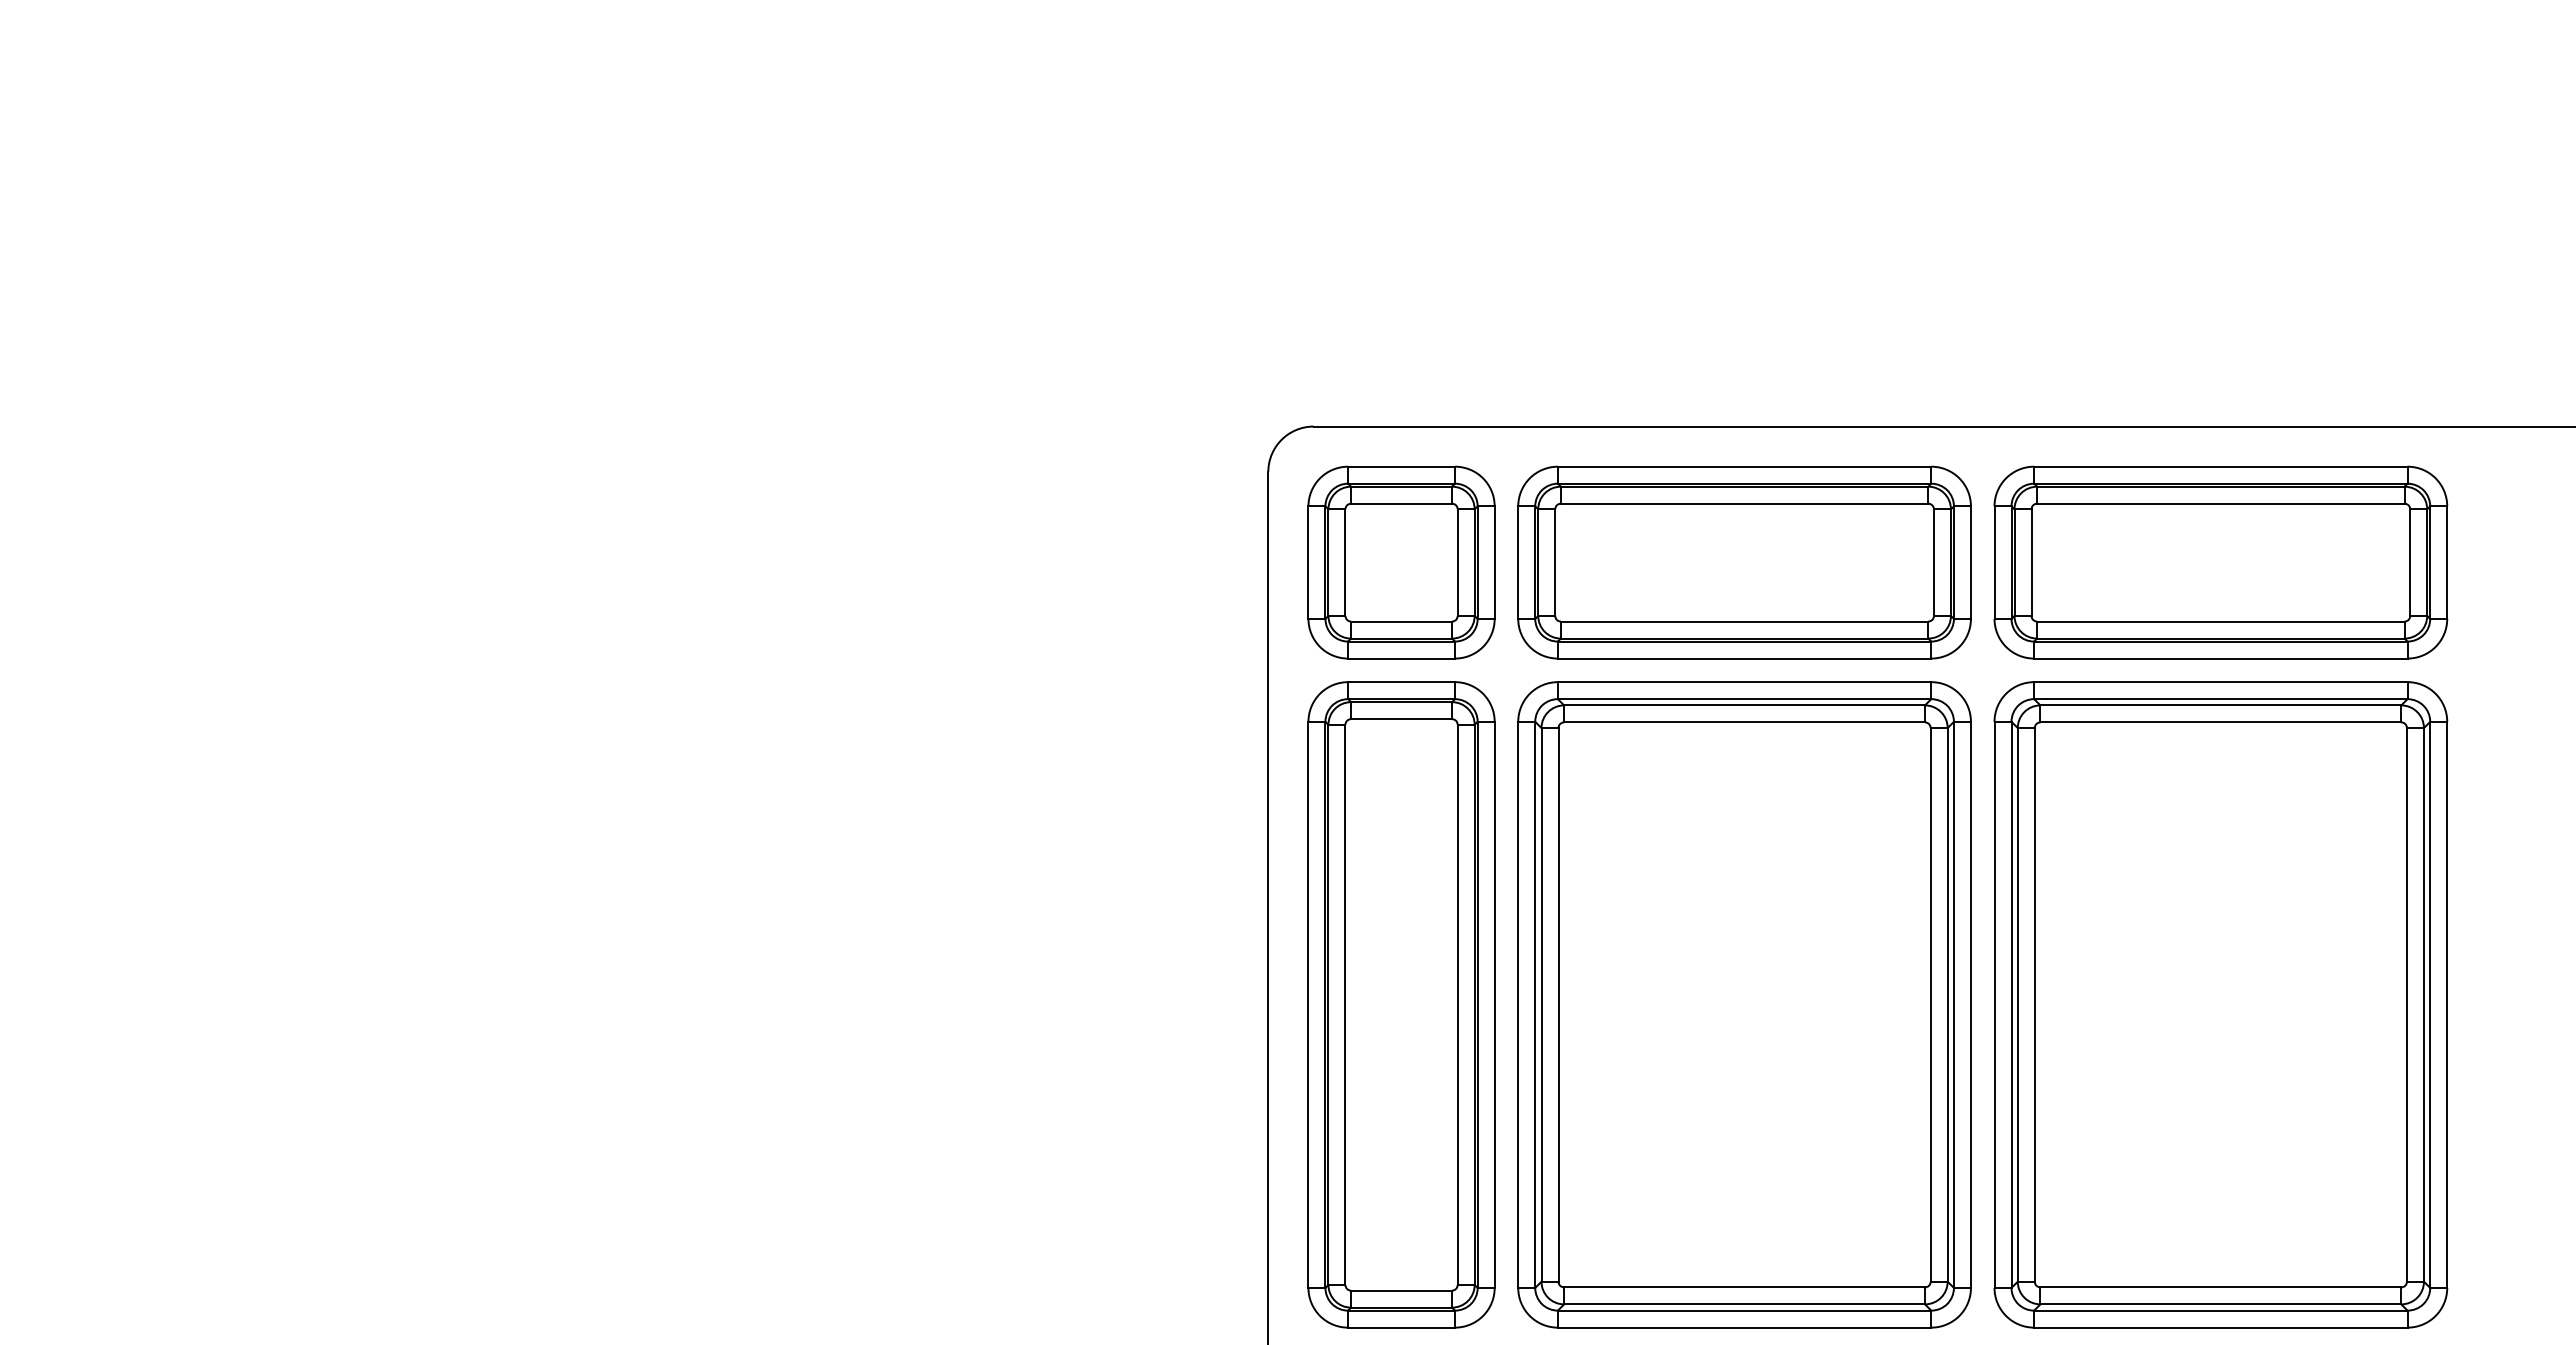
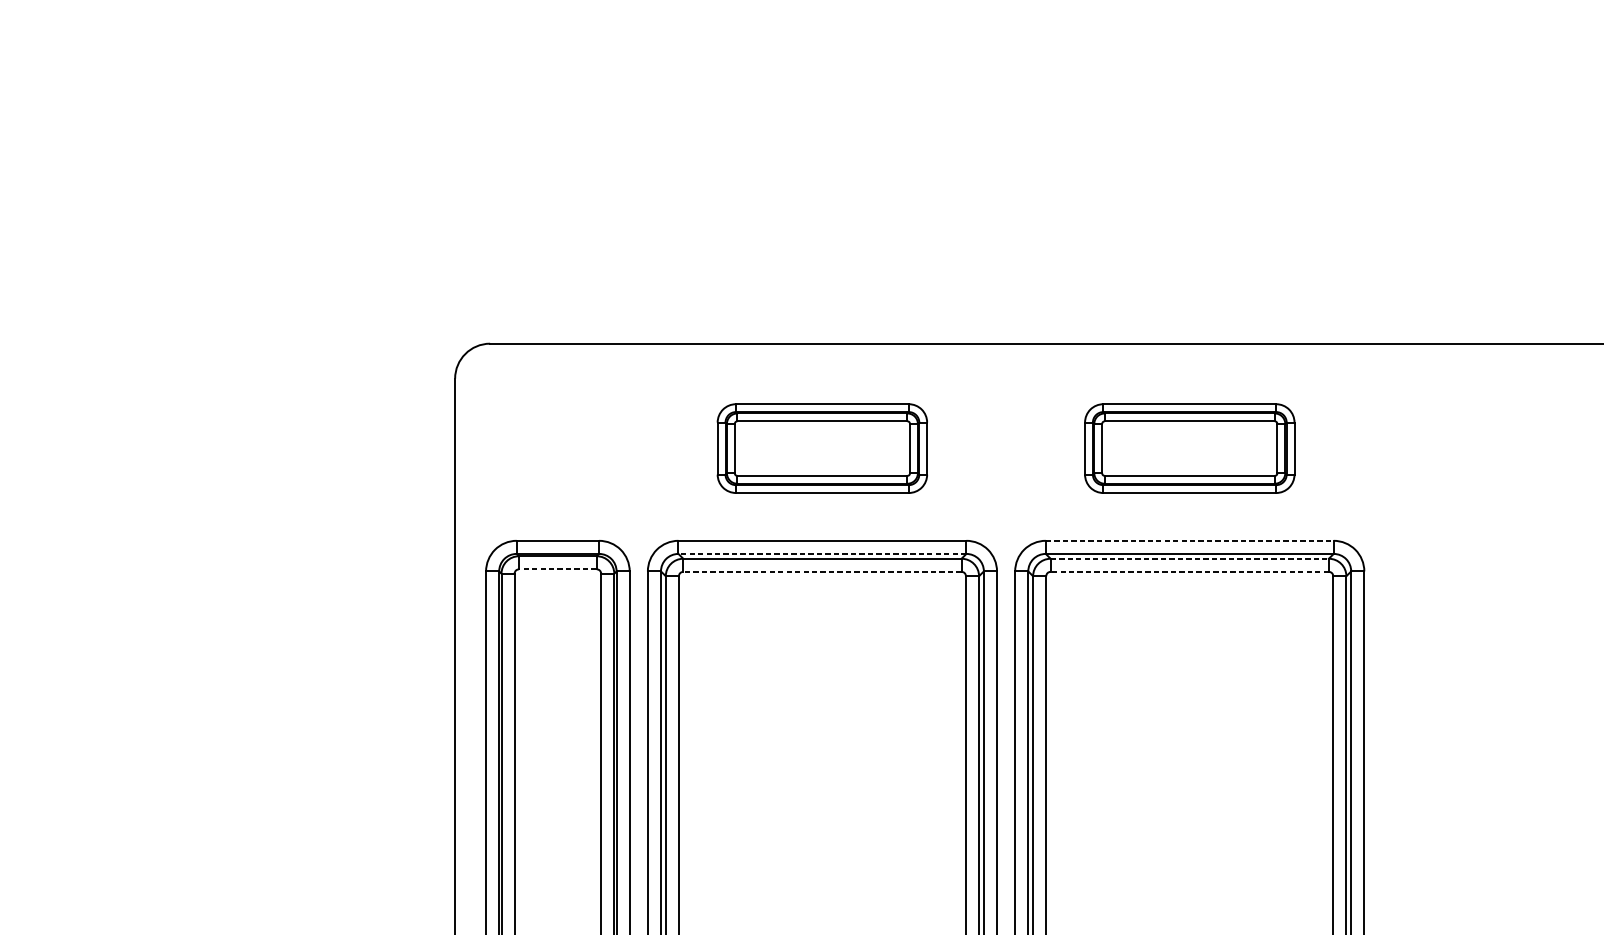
part: (1401, 562) -> (557, 448), removed
part: (1744, 562) -> (822, 448), size x0.6
part: (2220, 562) -> (1189, 448), size x0.6
line: (2220, 682) -> (1189, 541), solid -> dashed
line: (1744, 699) -> (822, 554), solid -> dashed
line: (2221, 705) -> (1190, 558), solid -> dashed
line: (1401, 719) -> (557, 569), solid -> dashed
line: (1744, 722) -> (822, 571), solid -> dashed
line: (2220, 722) -> (1189, 571), solid -> dashed

